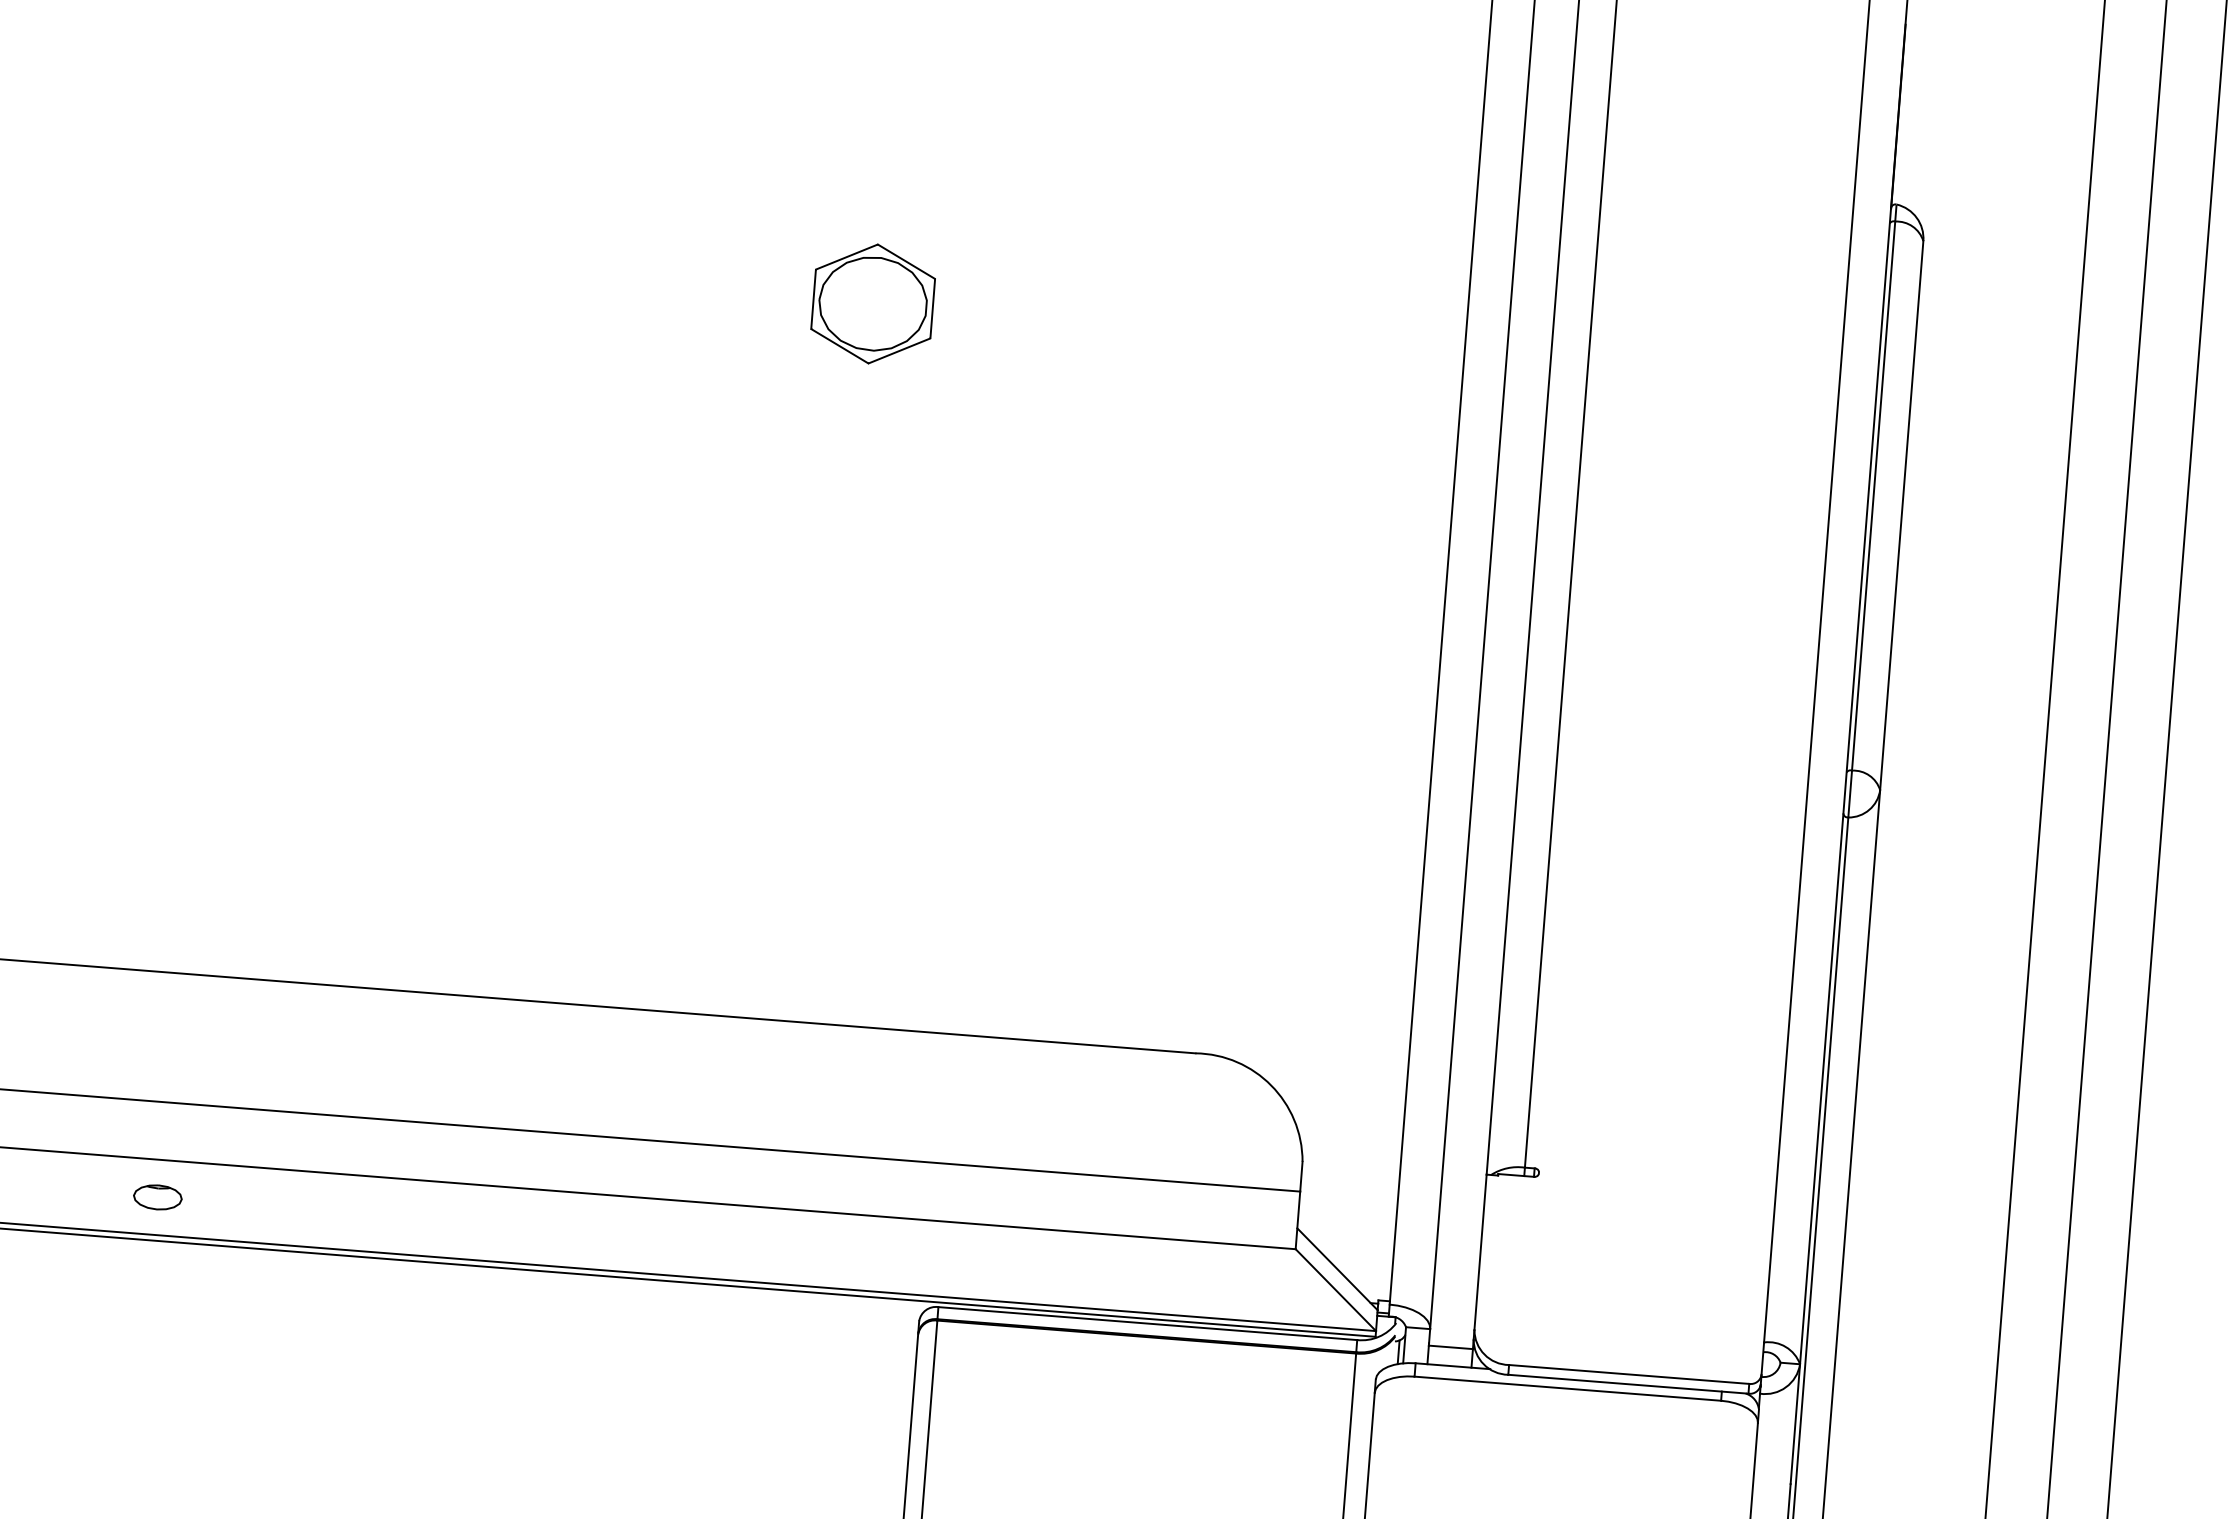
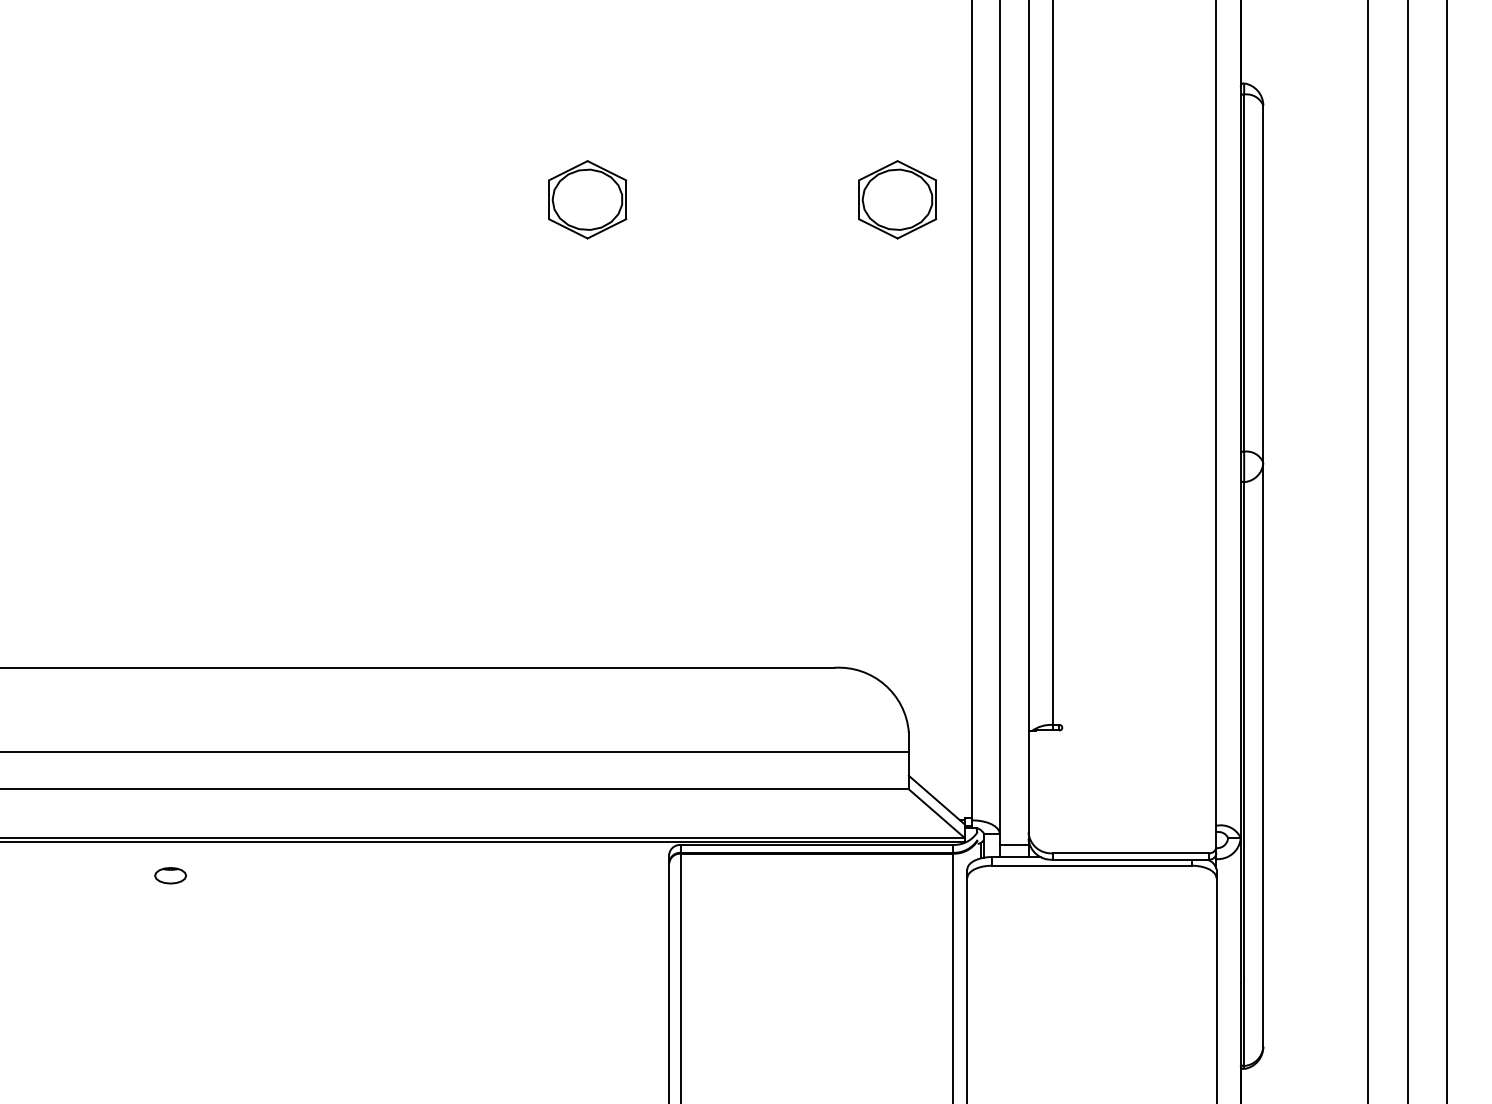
part: (1349, 341) -> (897, 199), added
part: (157, 1197) -> (170, 875), moved

